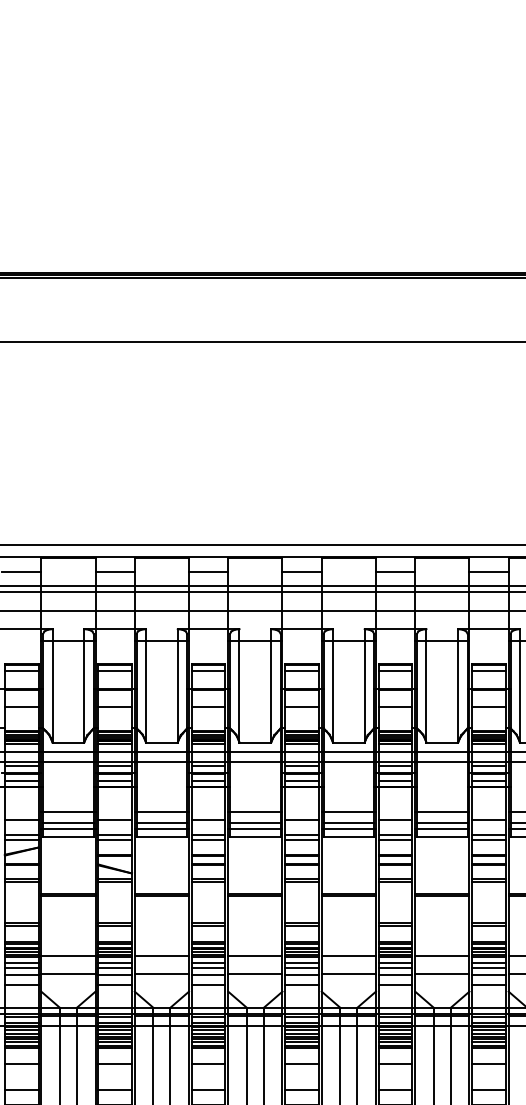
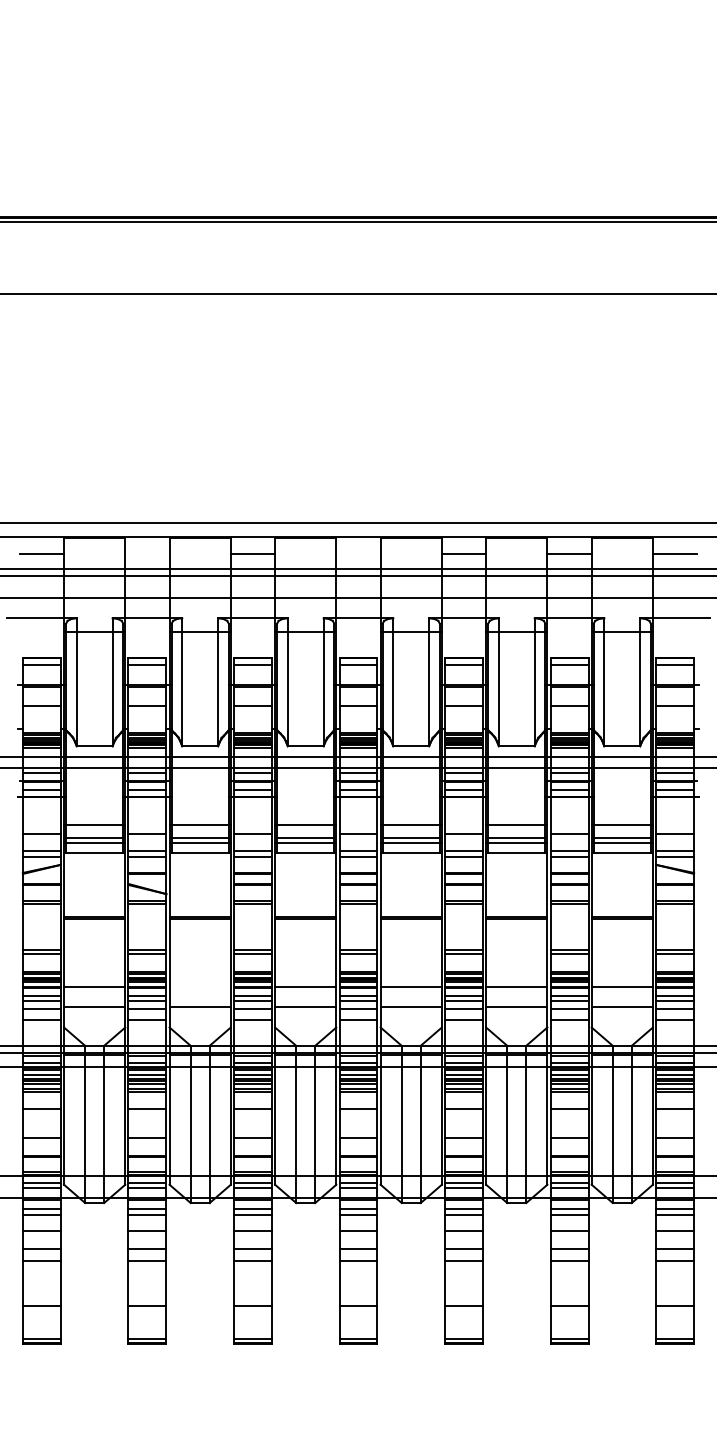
line: (115, 572) -> (147, 554), removed
line: (302, 572) -> (358, 554), removed
line: (161, 955) -> (199, 986), removed

